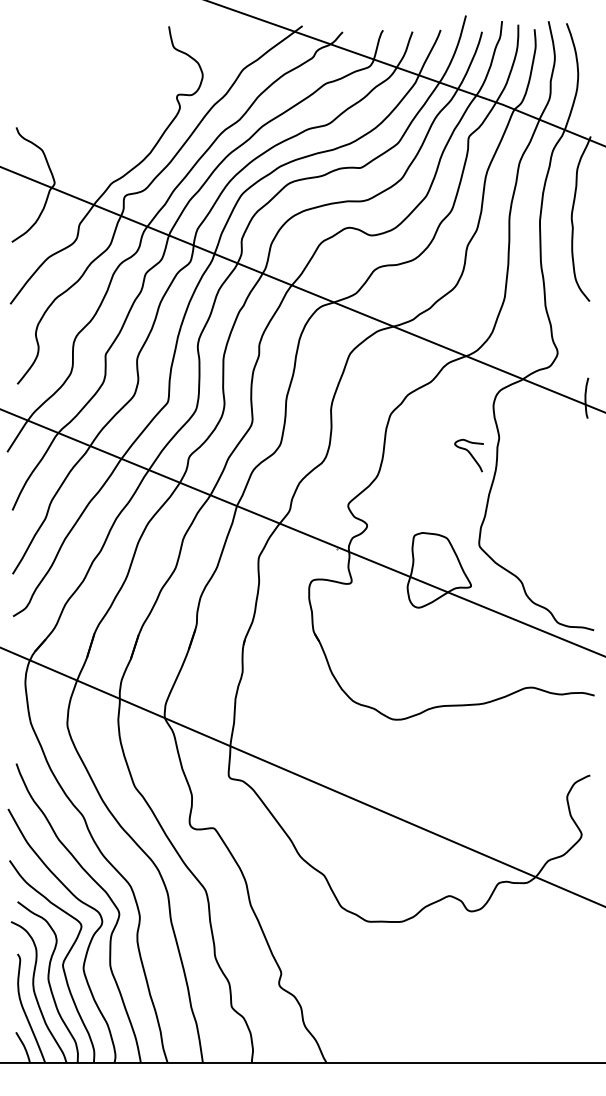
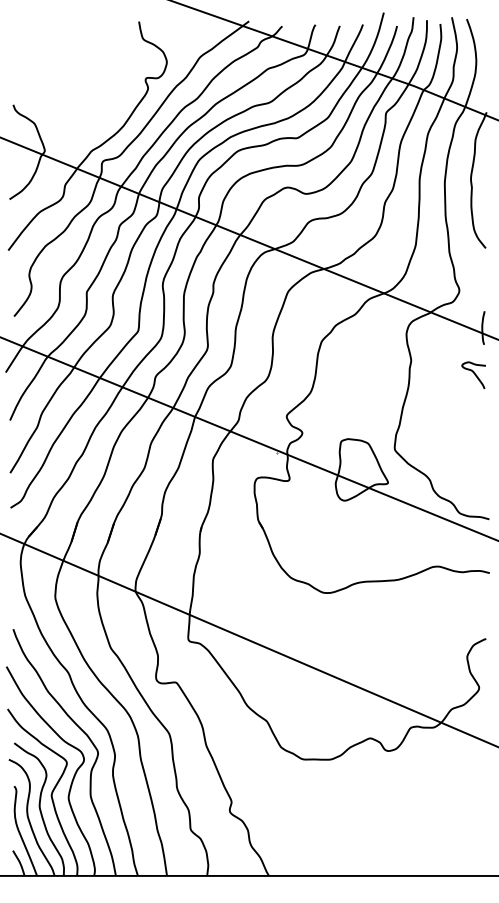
curve: (469, 454) -> (474, 374), moved

